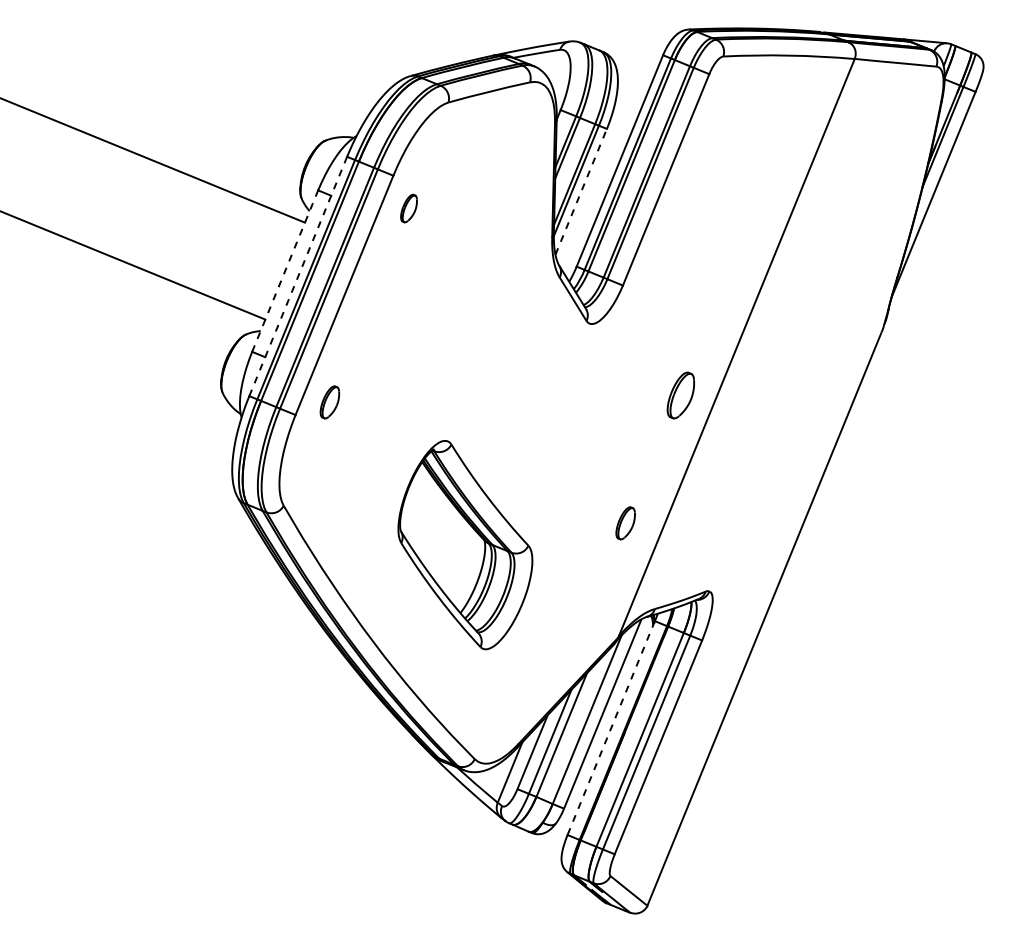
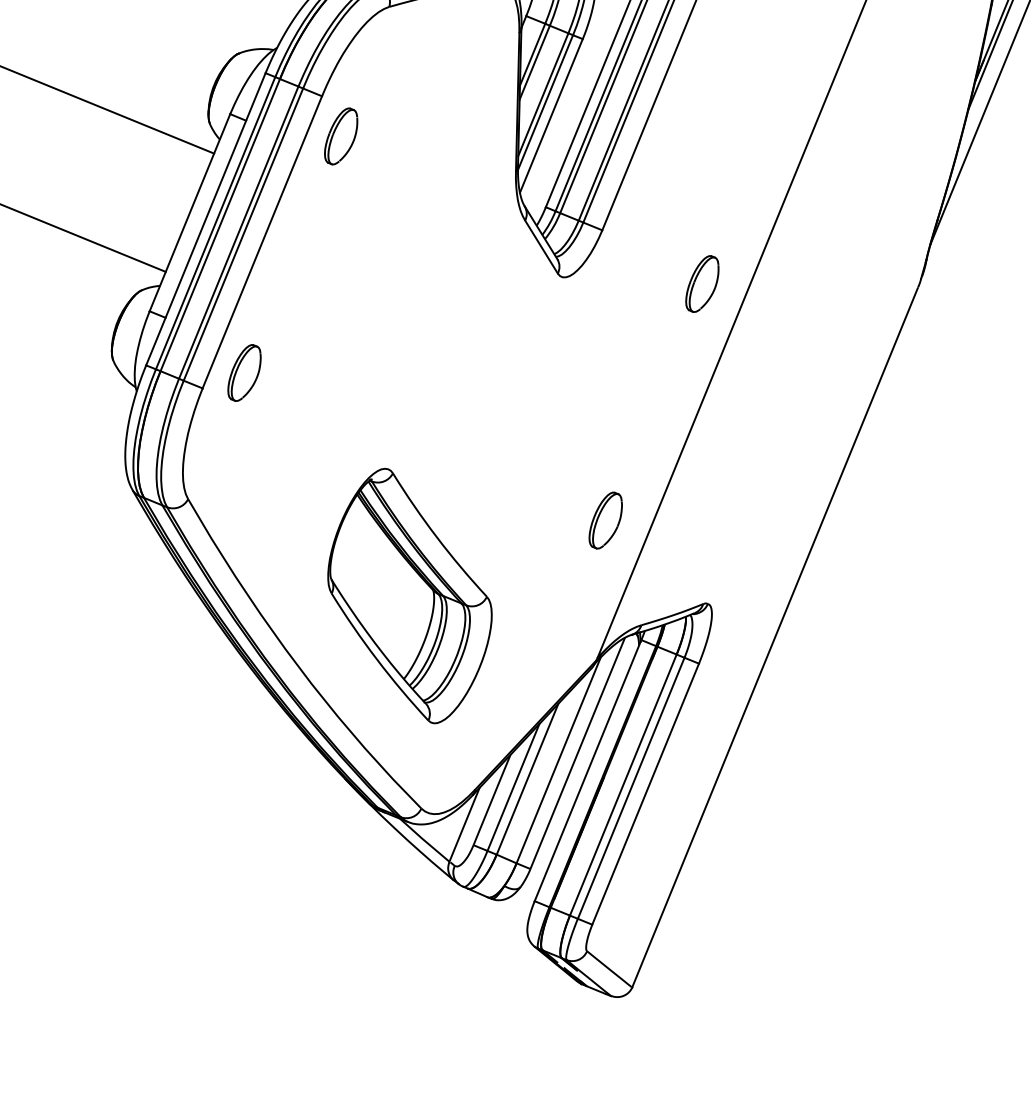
line: (581, 191) -> (551, 115), dashed -> solid
part: (408, 208) -> (340, 136), size x1.67
line: (285, 270) -> (190, 211), dashed -> solid
line: (298, 276) -> (206, 219), dashed -> solid
part: (680, 395) -> (701, 283), moved
part: (329, 402) -> (244, 373), size x1.43
part: (625, 523) -> (605, 520), size x1.43
part: (465, 545) -> (410, 596), moved
line: (611, 728) -> (588, 771), dashed -> solid

